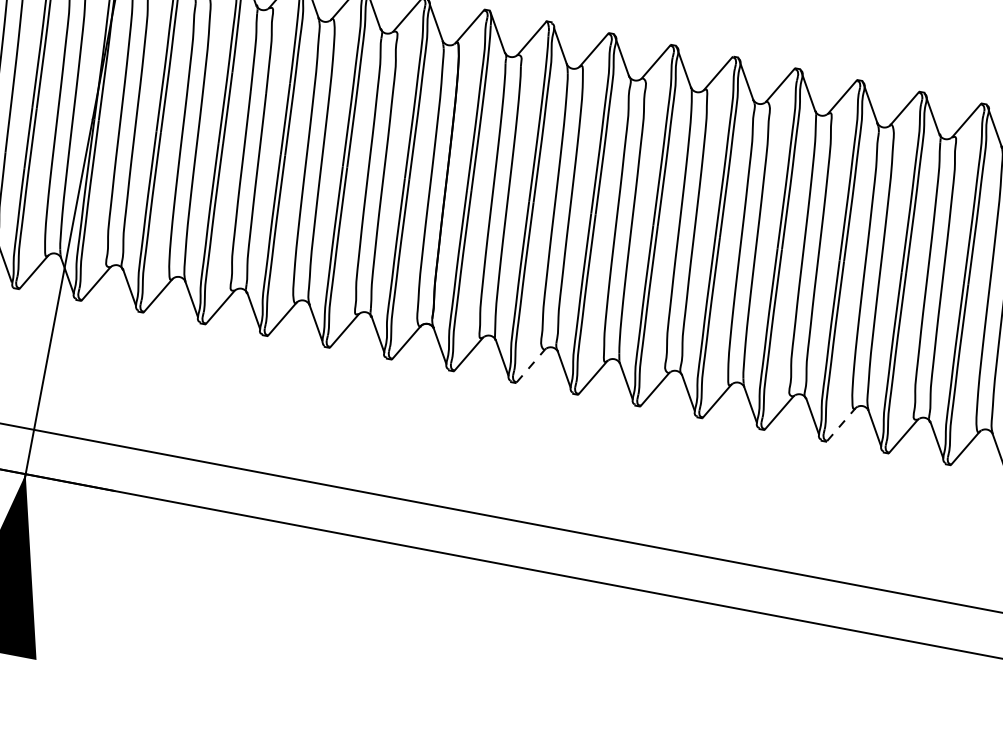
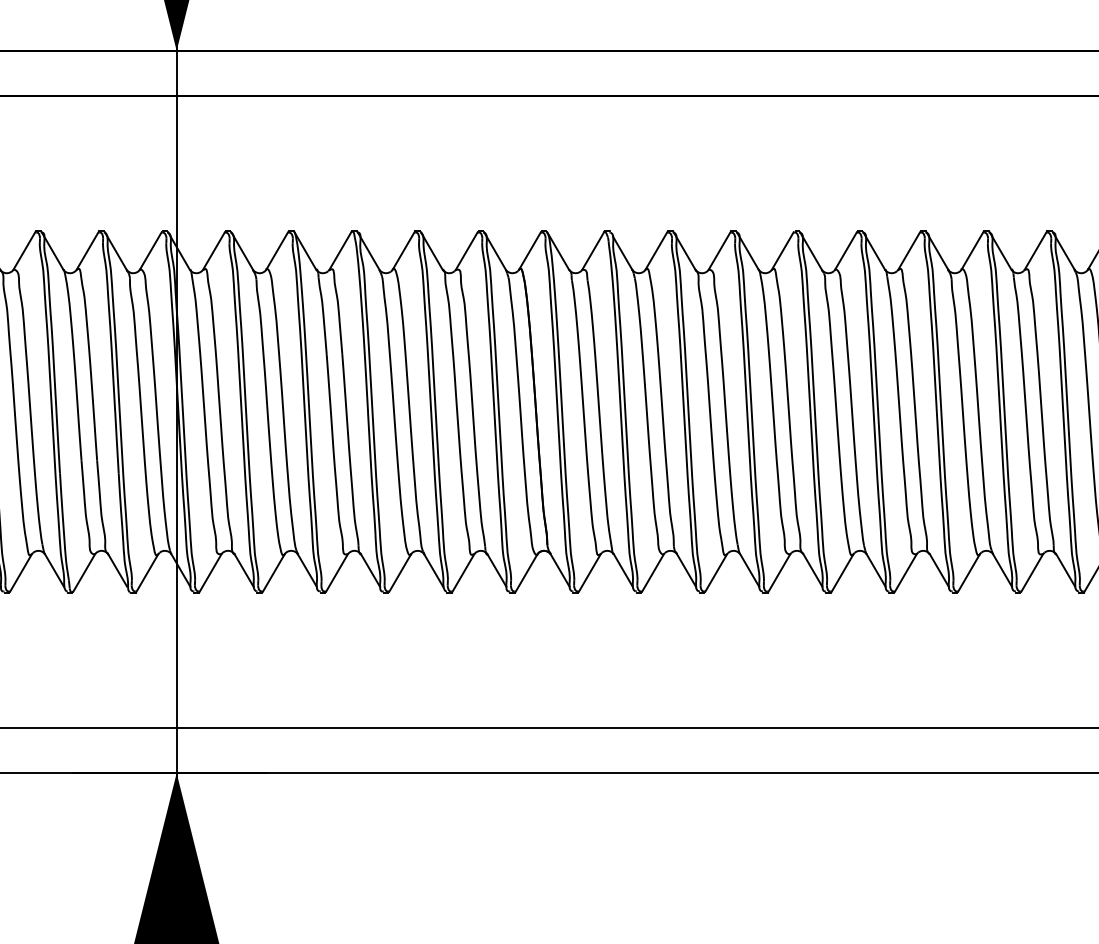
line: (531, 366) -> (653, 573), dashed -> solid
line: (841, 425) -> (969, 573), dashed -> solid

